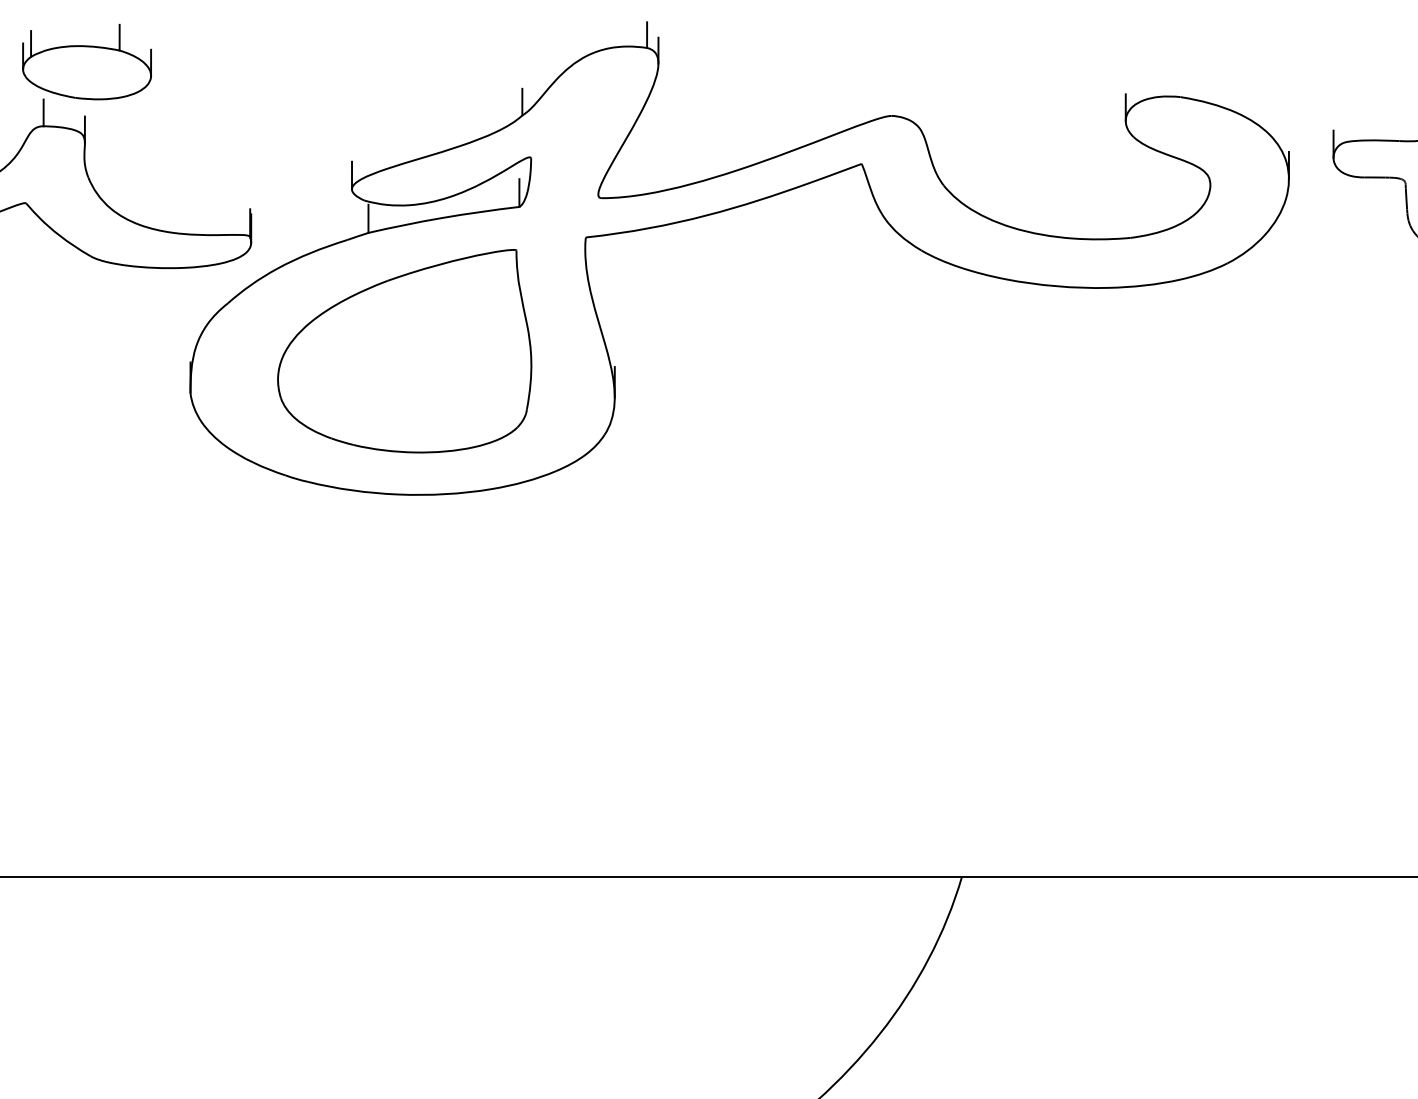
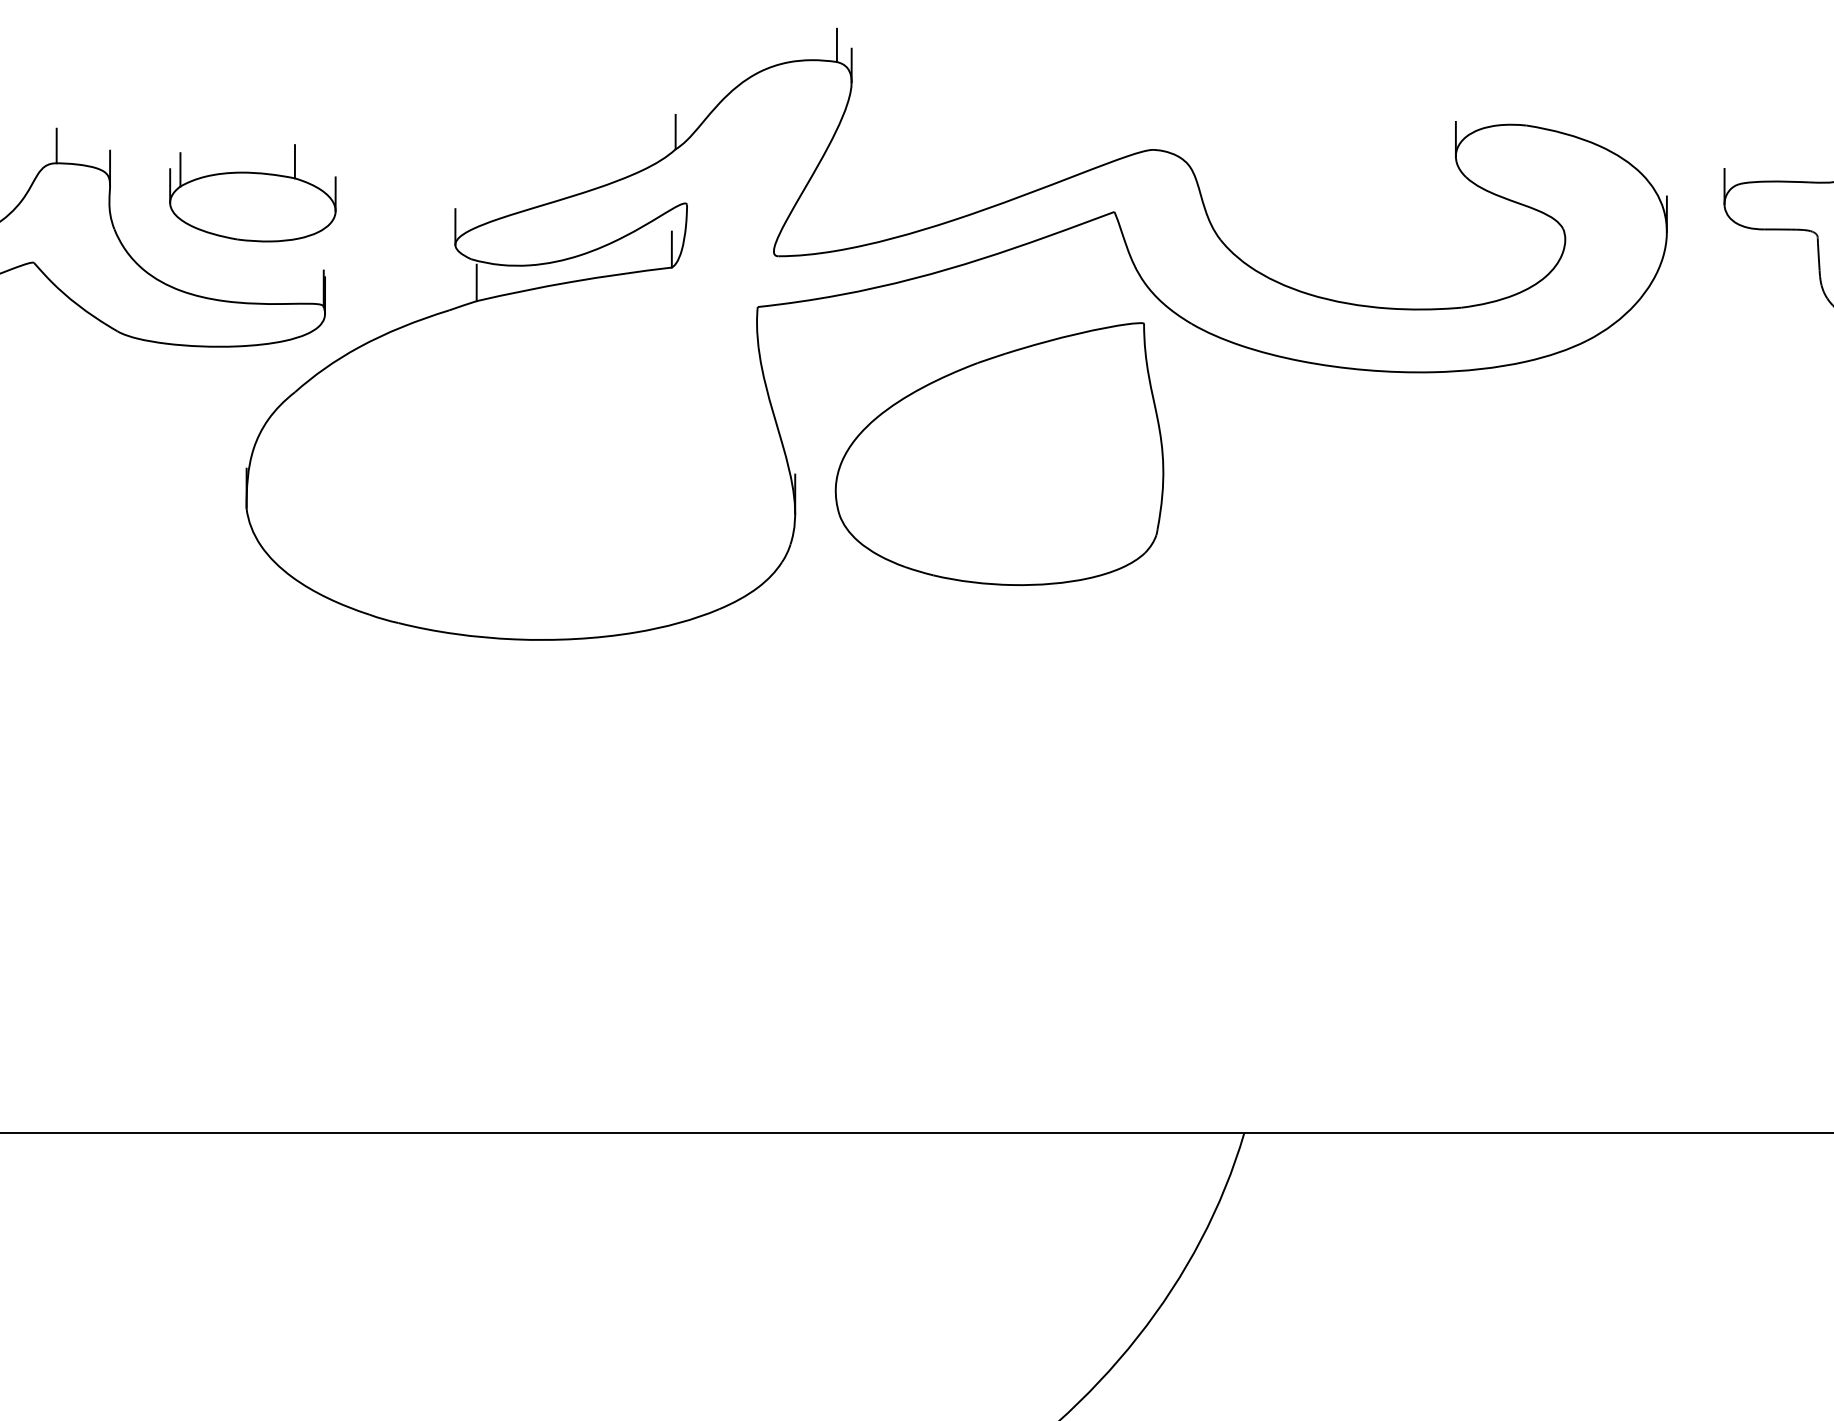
part: (86, 62) -> (252, 193), moved
part: (404, 350) -> (999, 453), moved

